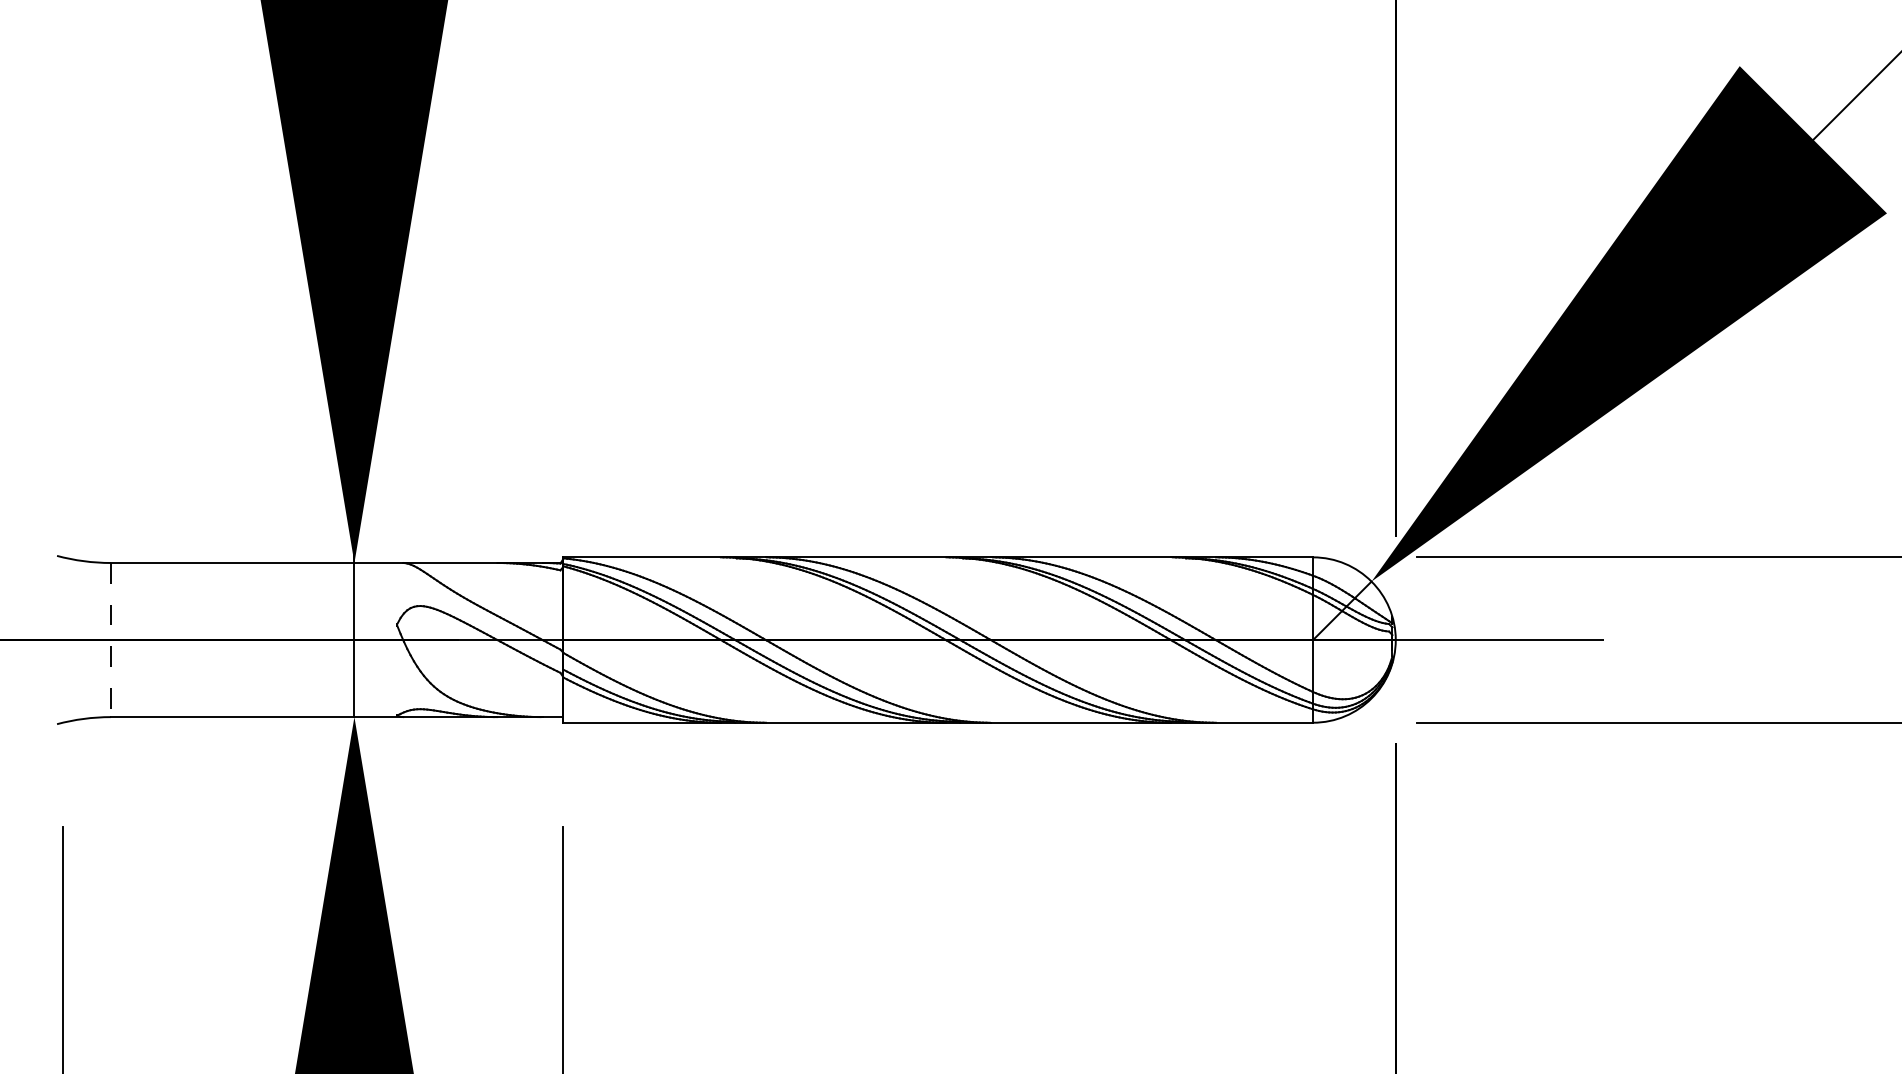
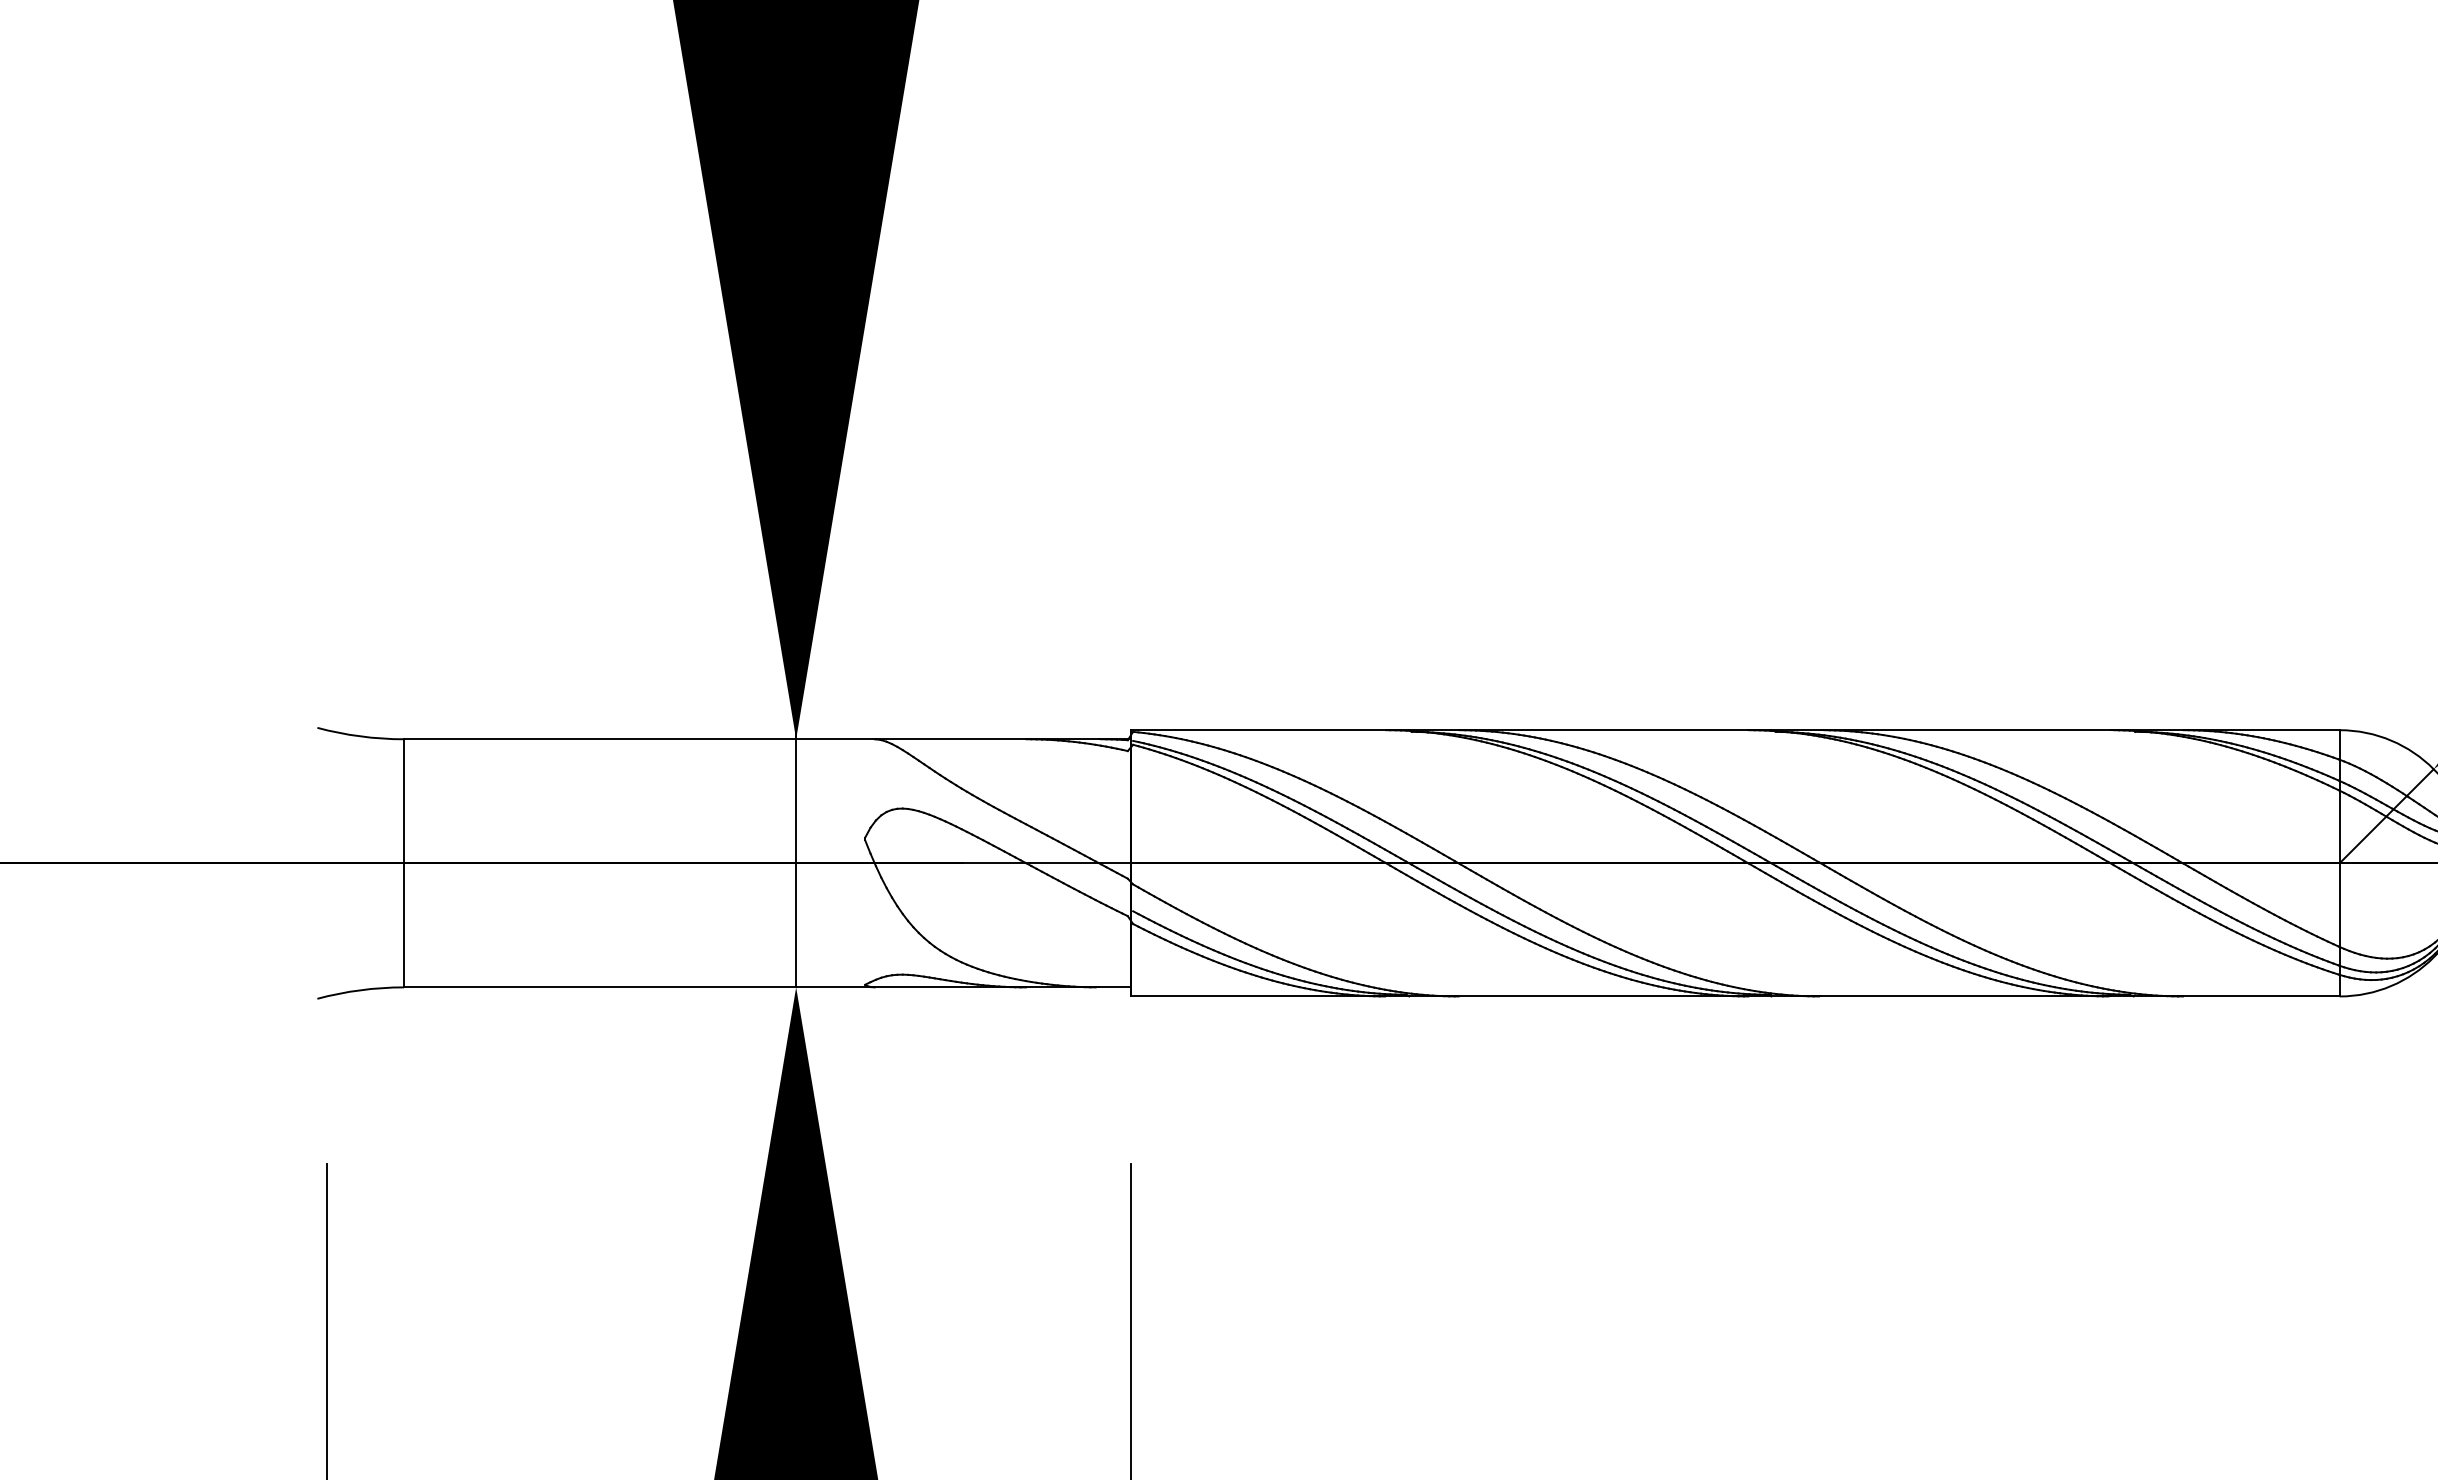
line: (110, 640) -> (403, 864), dashed -> solid

